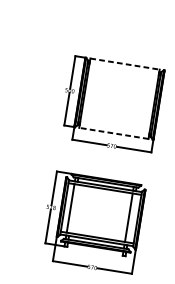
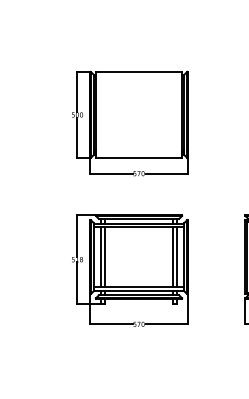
line: (125, 63) -> (139, 71), dashed -> solid
line: (113, 132) -> (138, 157), dashed -> solid
line: (73, 209) -> (104, 257), added
line: (131, 218) -> (176, 257), added

